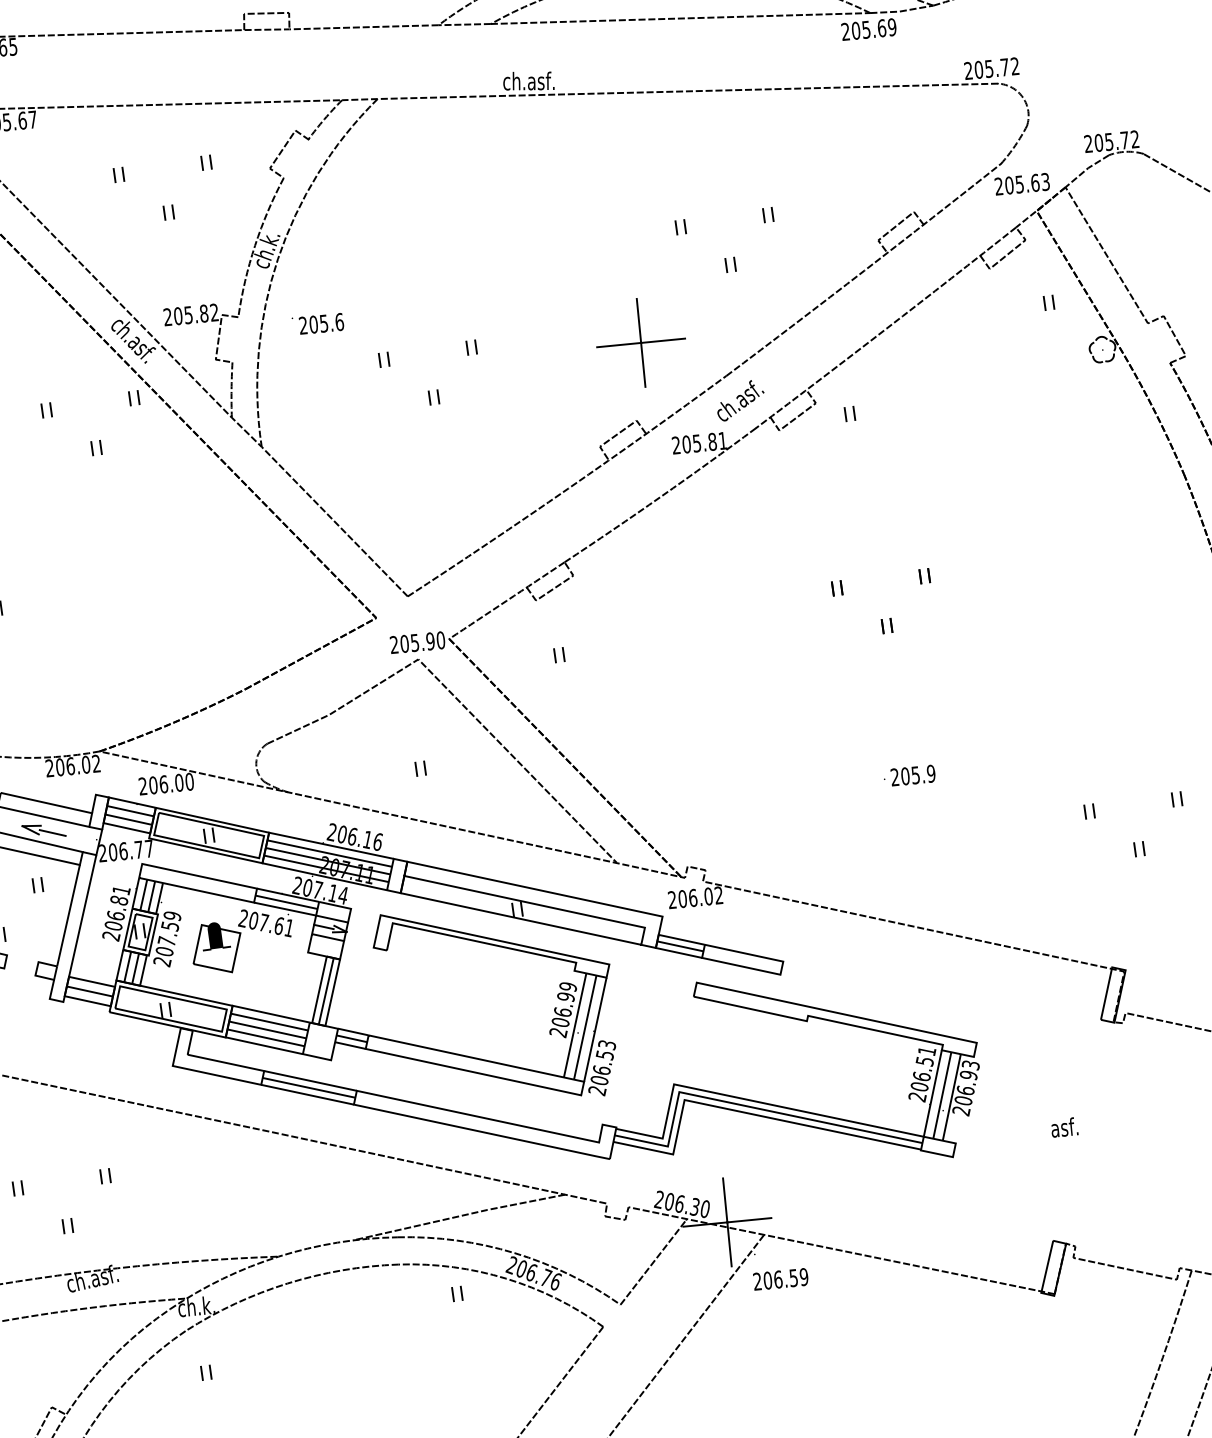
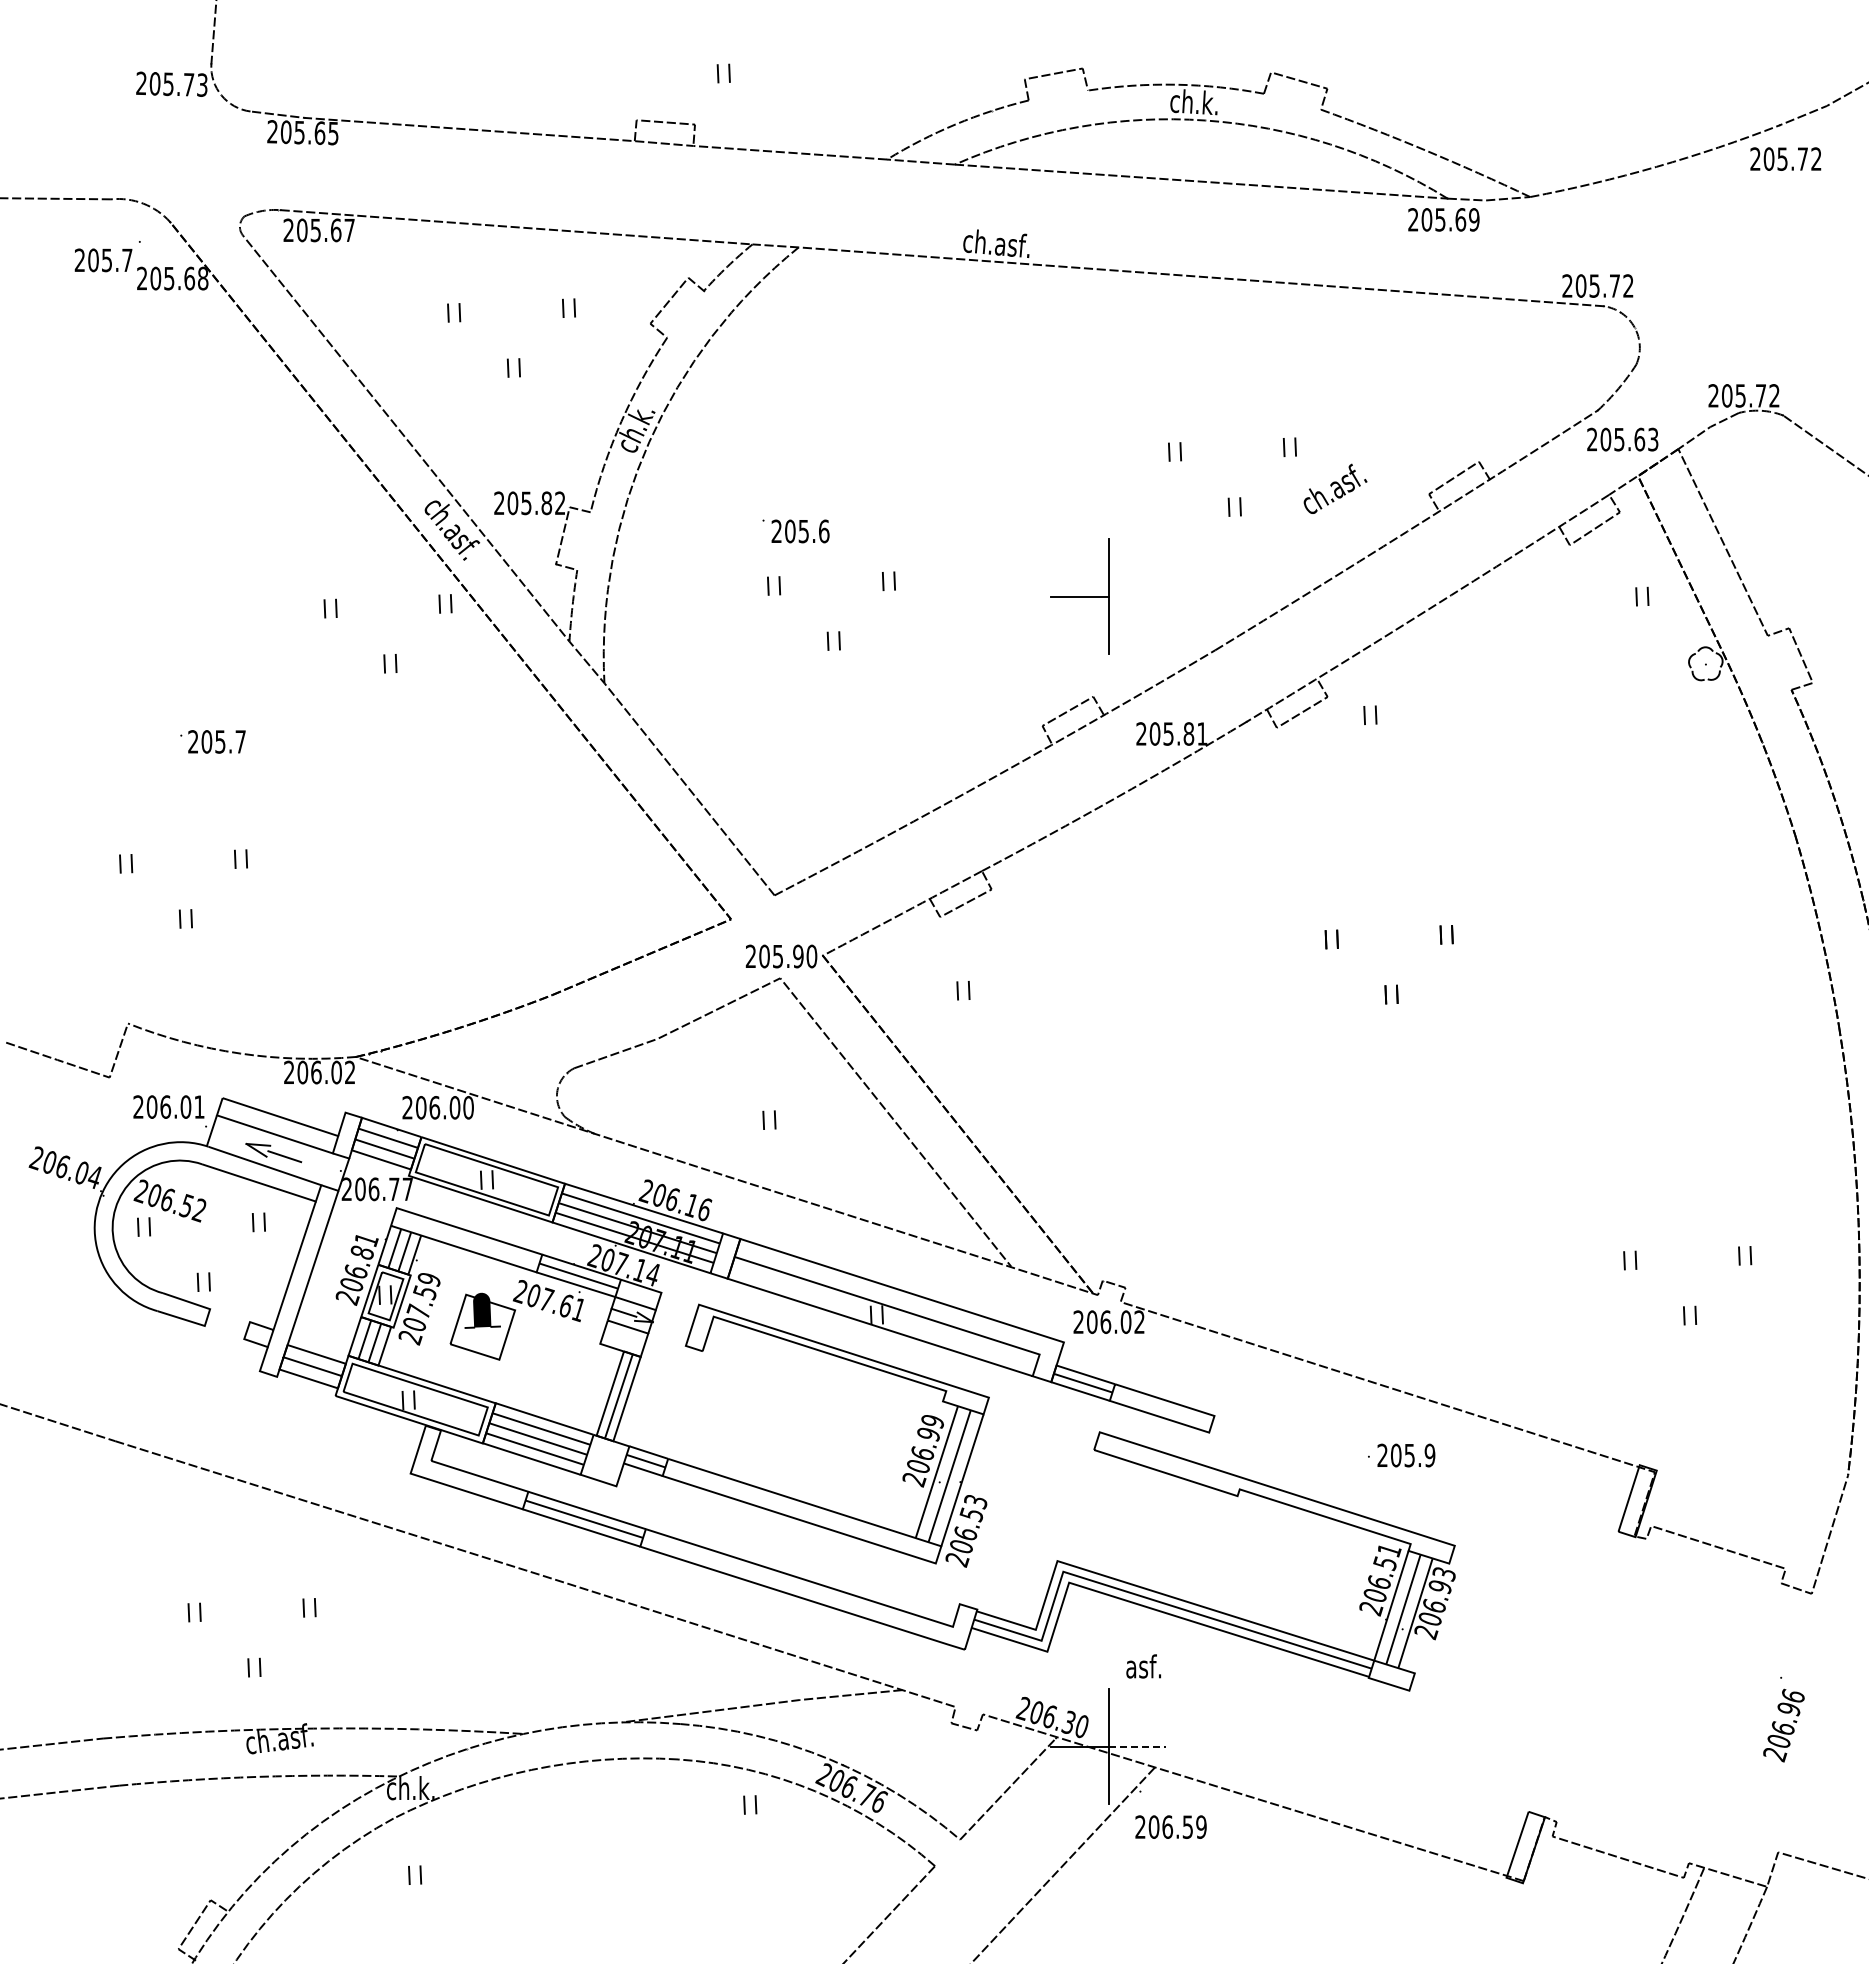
text: (317, 324) -> (795, 531), moved
line: (662, 340) -> (1137, 596), removed
text: (740, 400) -> (1335, 488), moved
text: (909, 775) -> (1401, 1455), moved
text: (1064, 1127) -> (1143, 1666), moved
line: (749, 1220) -> (1137, 1746), solid -> dashed

